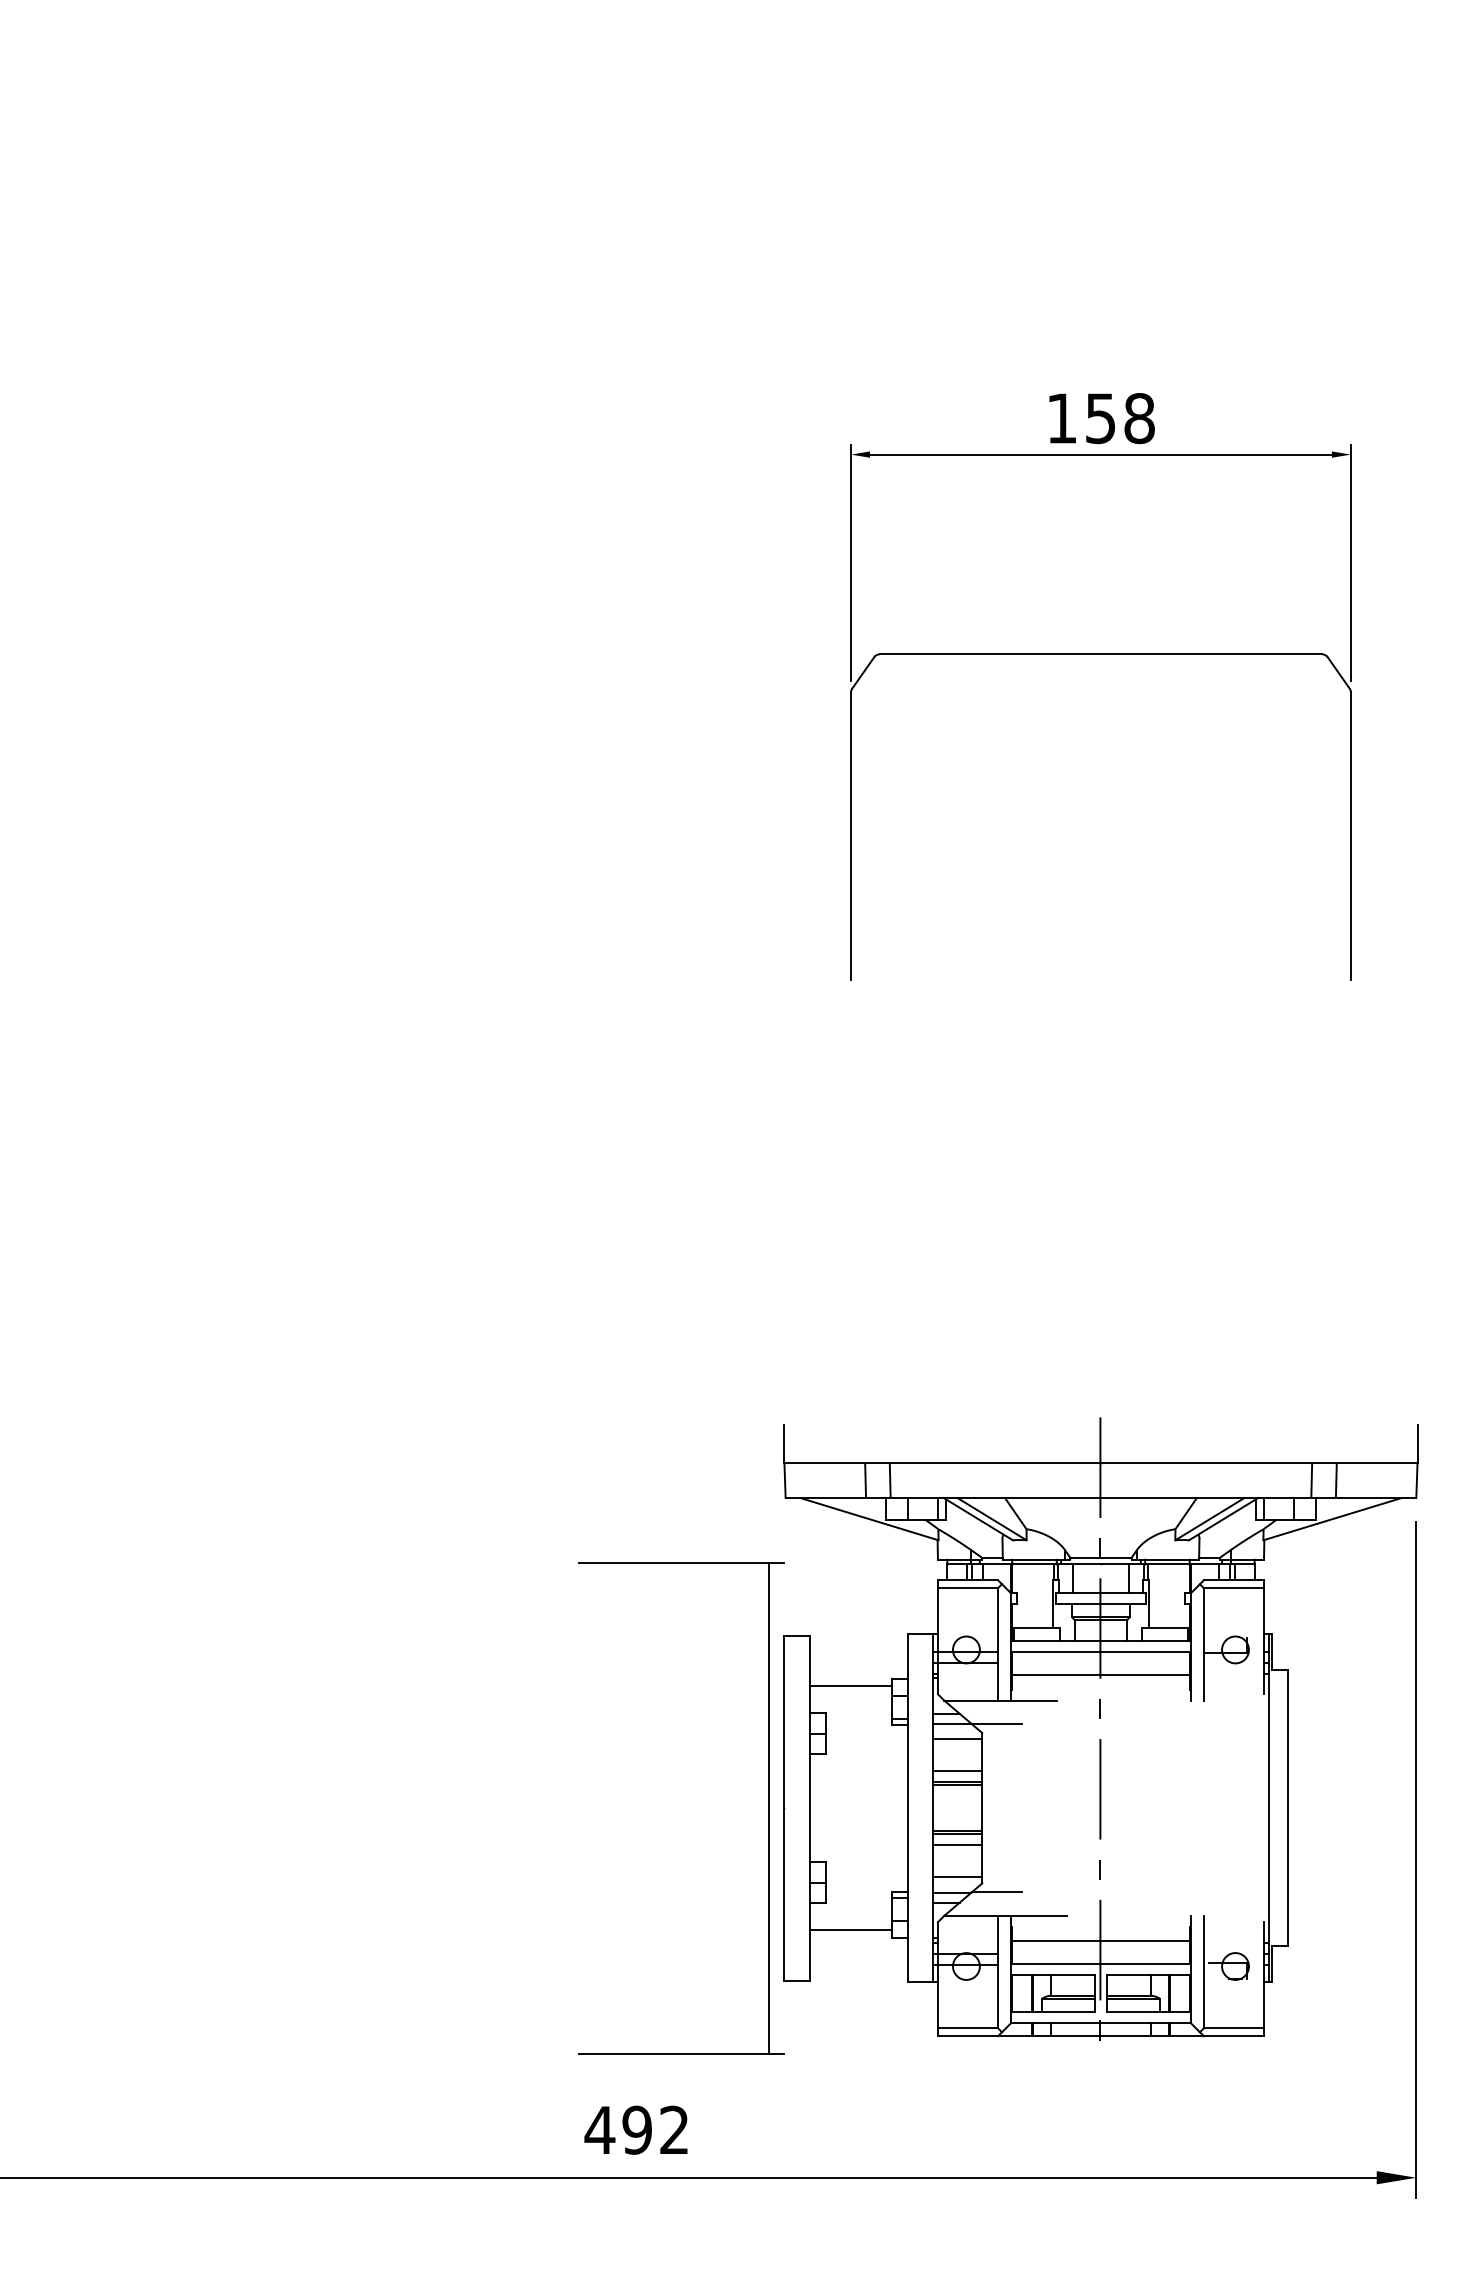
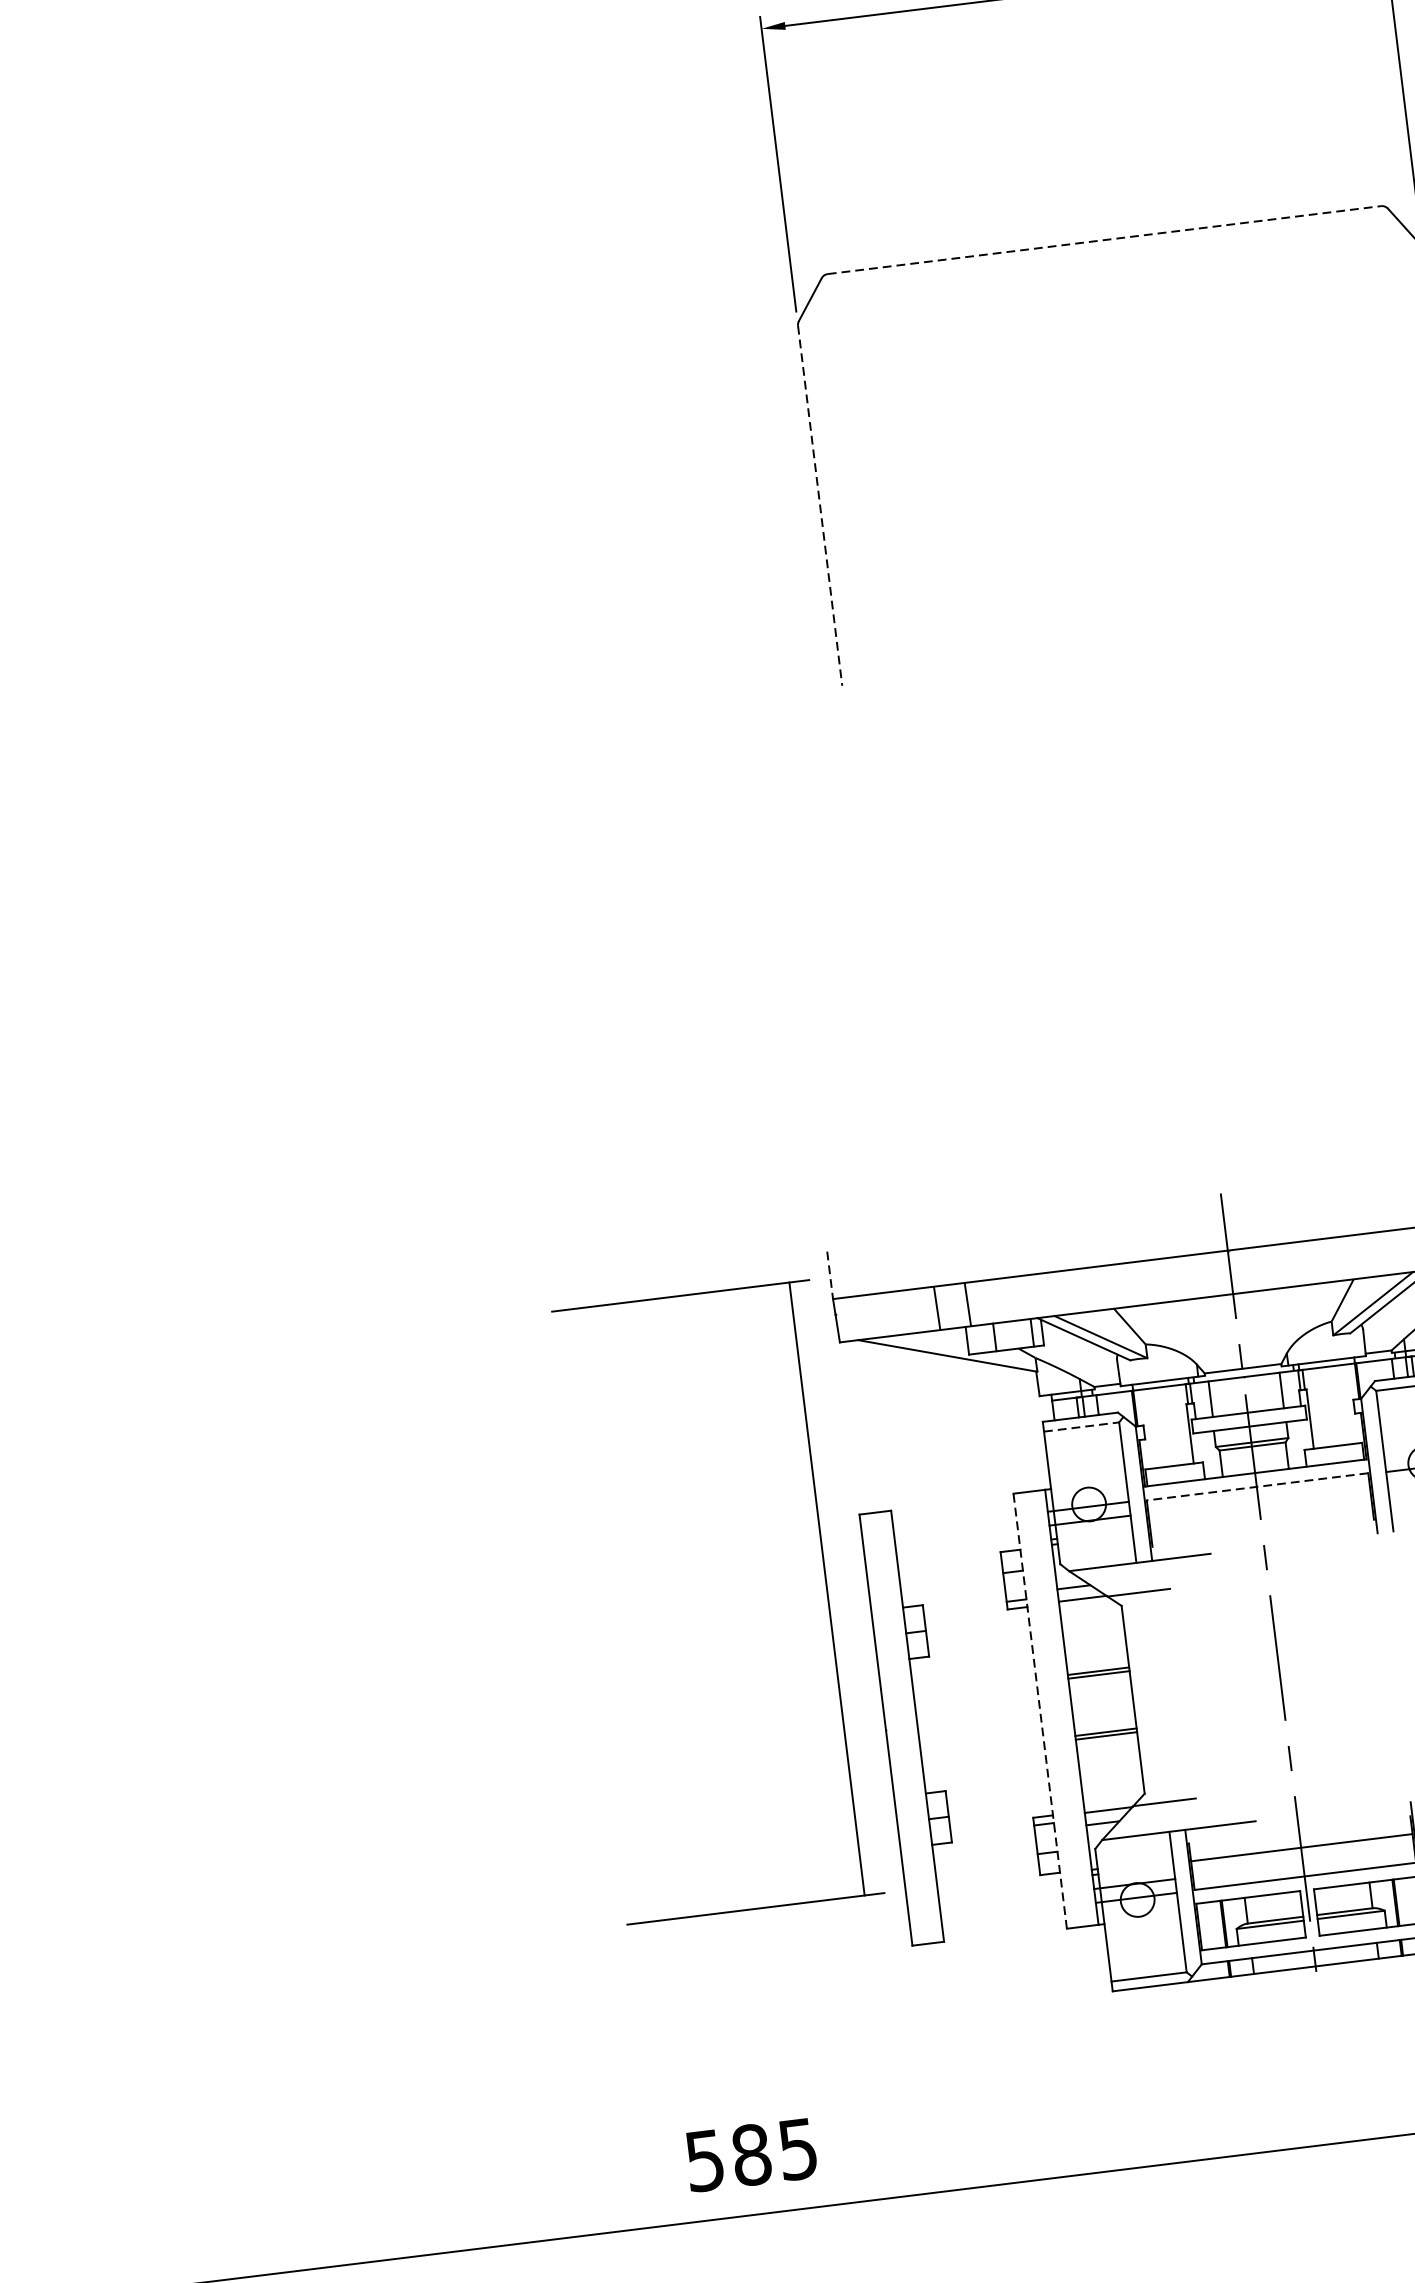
line: (1101, 654) -> (1105, 240), solid -> dashed
line: (851, 836) -> (820, 505), solid -> dashed
line: (784, 1444) -> (830, 1275), solid -> dashed
line: (968, 1588) -> (1082, 1427), solid -> dashed
line: (1100, 1652) -> (1256, 1487), solid -> dashed
line: (1100, 1675) -> (1260, 1515), removed
line: (850, 1686) -> (949, 1567), removed
line: (957, 1739) -> (1091, 1617), removed
line: (957, 1771) -> (1096, 1657), removed
line: (907, 1807) -> (1039, 1710), solid -> dashed
part: (768, 1808) -> (826, 1589), moved
line: (957, 1845) -> (1107, 1750), removed
line: (957, 1877) -> (1112, 1790), removed
line: (850, 1930) -> (987, 1872), removed
text: (636, 2129) -> (750, 2154), 492 -> 585

